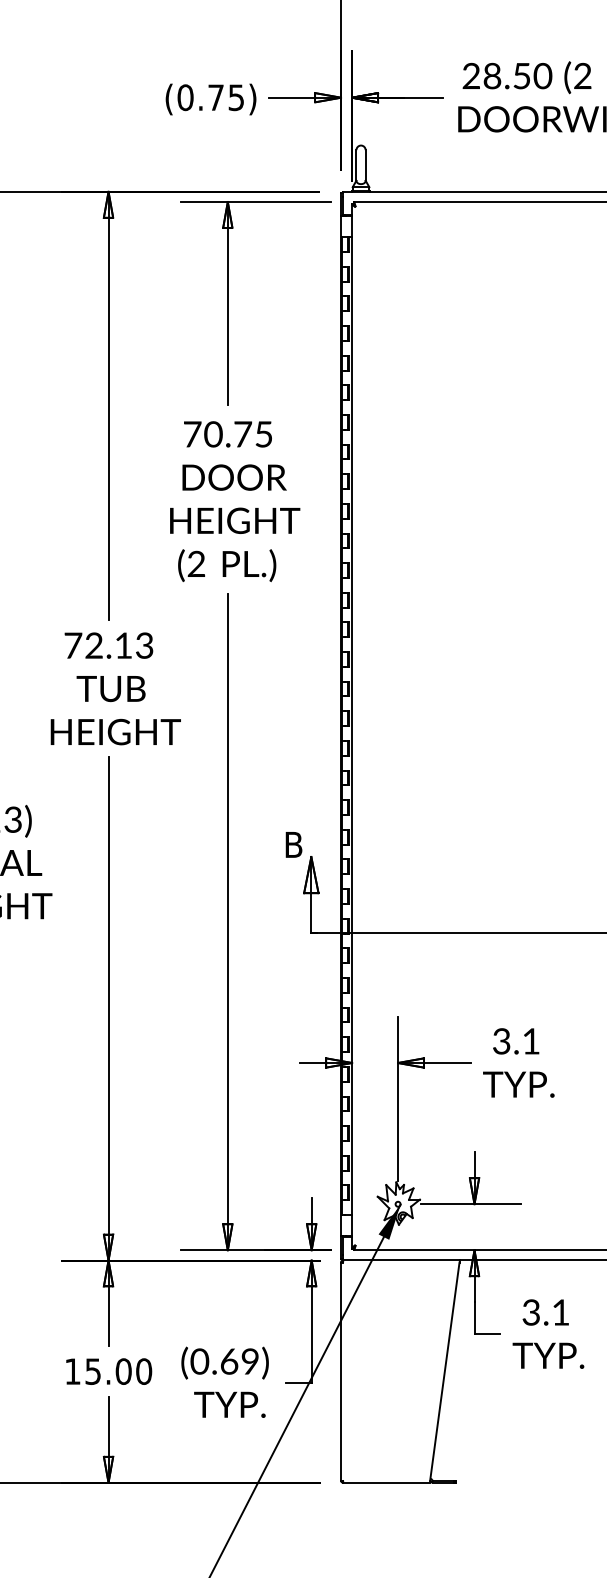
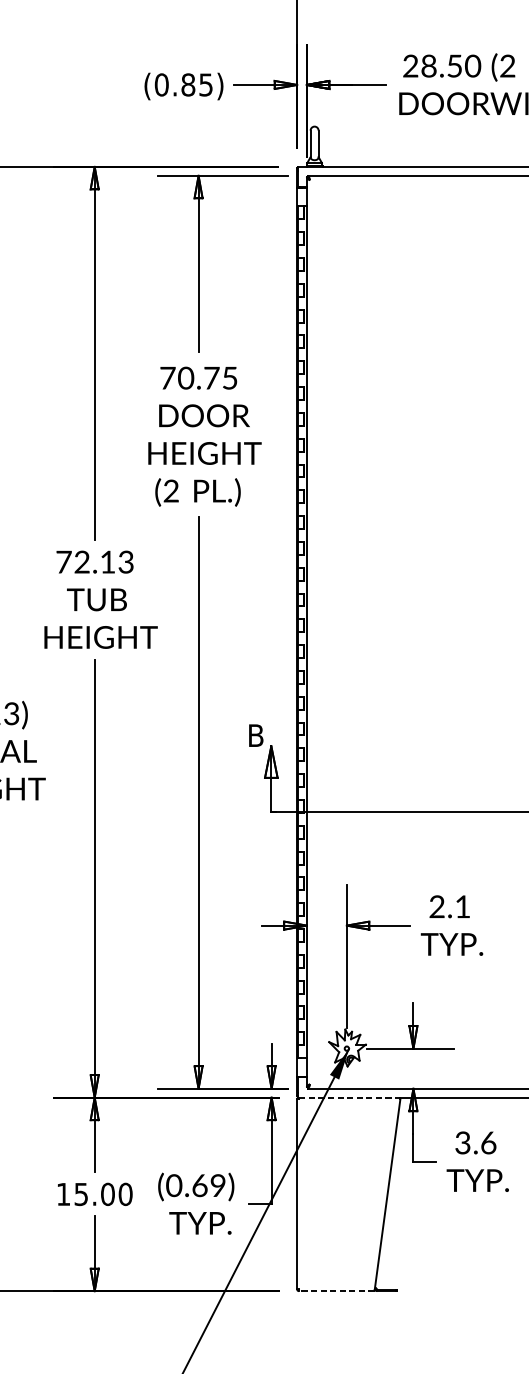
text: (216, 97) -> (188, 84), (0.75) -> (0.85)
text: (501, 1043) -> (436, 908), 3.1 -> 2.1
line: (401, 1260) -> (349, 1097), solid -> dashed
text: (560, 1312) -> (488, 1142), 3.1 -> 3.6
line: (386, 1482) -> (336, 1290), solid -> dashed

